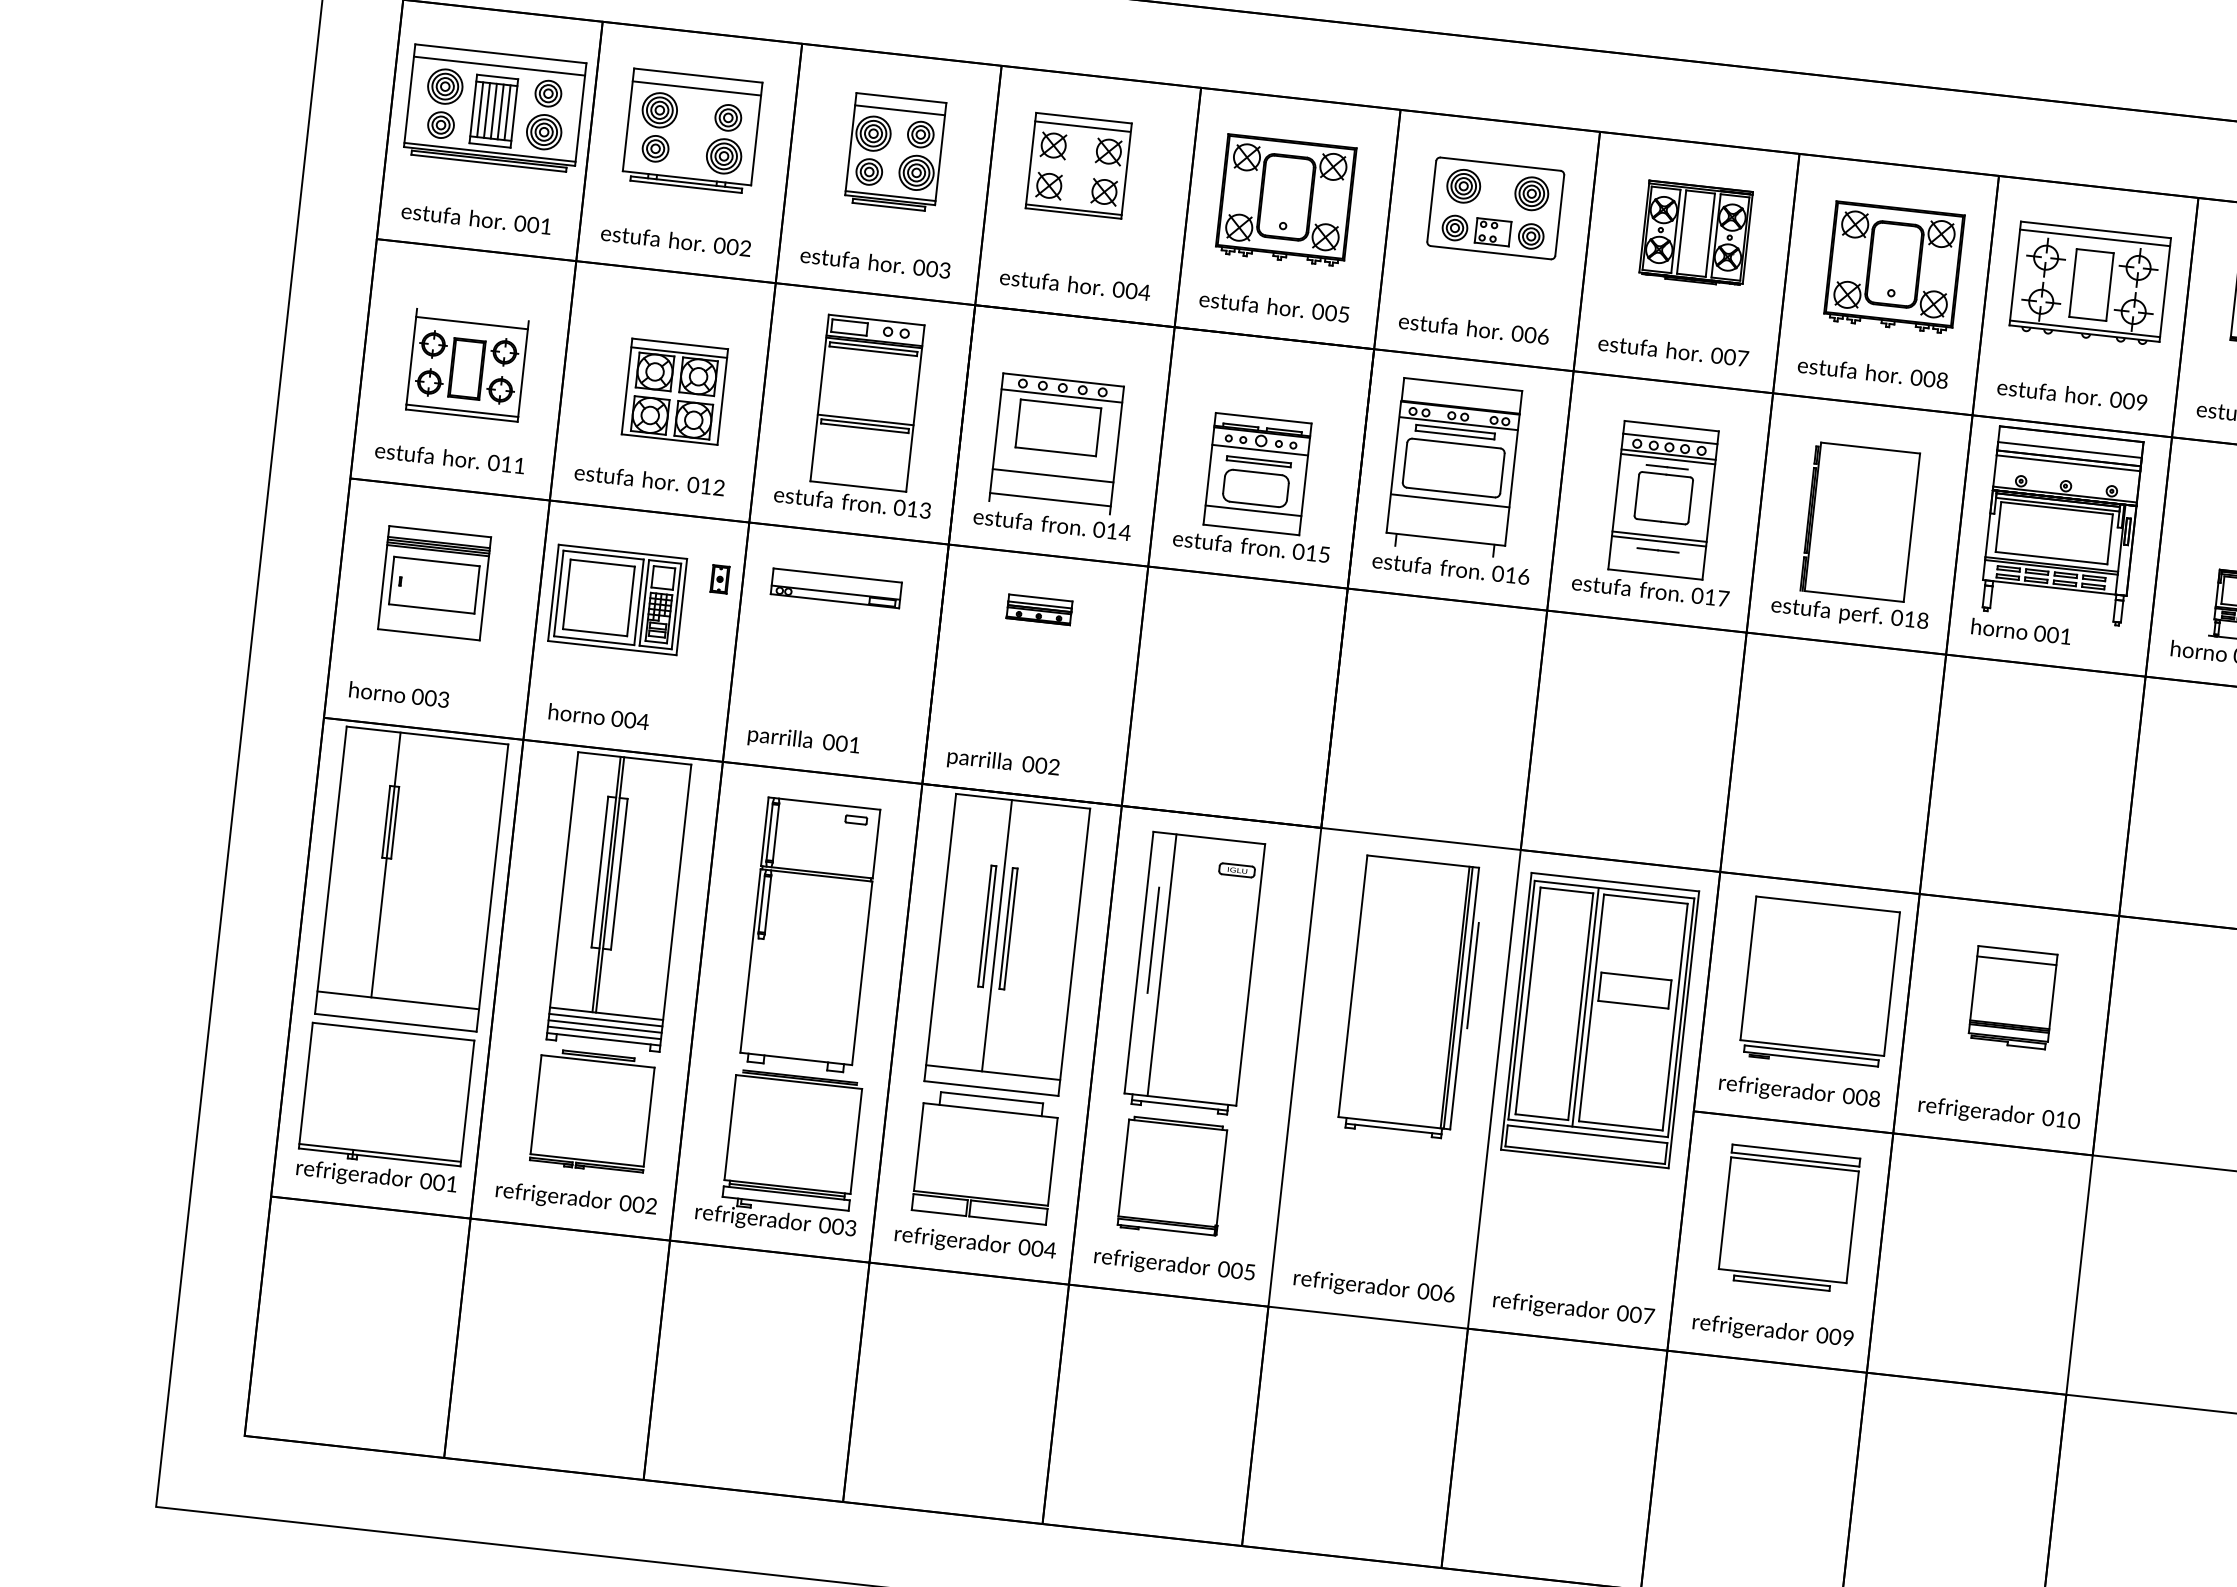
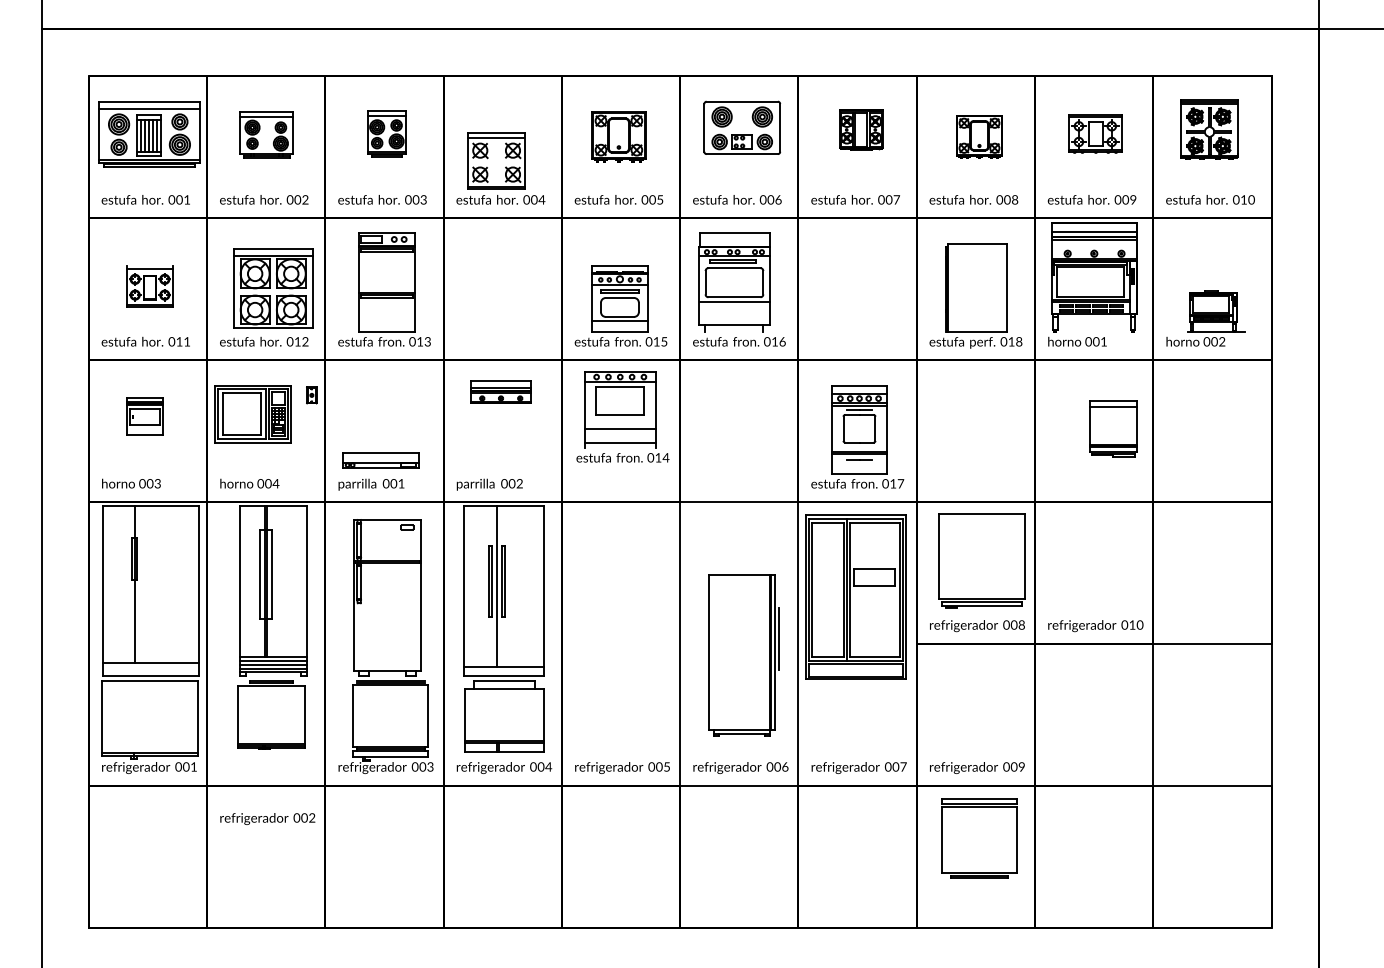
part: (692, 130) -> (266, 134), size x0.7
part: (894, 151) -> (386, 133), size x0.7
part: (1079, 165) -> (496, 160), moved
part: (1285, 199) -> (618, 136), size x0.7
part: (1696, 233) -> (861, 129), size x0.7
part: (1894, 267) -> (979, 136), size x0.6
part: (2090, 283) -> (1095, 133), size x0.6
part: (466, 365) -> (149, 286), size x0.7
part: (675, 391) -> (273, 288), size x1.4
part: (1059, 454) -> (622, 416), moved
part: (1659, 510) -> (857, 436), moved
part: (433, 583) -> (144, 416), size x0.6
part: (836, 588) -> (380, 460), moved
part: (1038, 609) -> (500, 392), size x1.6
part: (1410, 997) -> (743, 655), moved
part: (2013, 997) -> (1113, 428), moved
part: (1186, 1033) -> (614, 631), removed
text: (575, 1198) -> (267, 818), moved
part: (1789, 1218) -> (979, 838), moved

